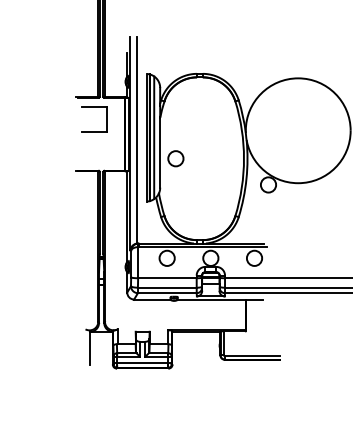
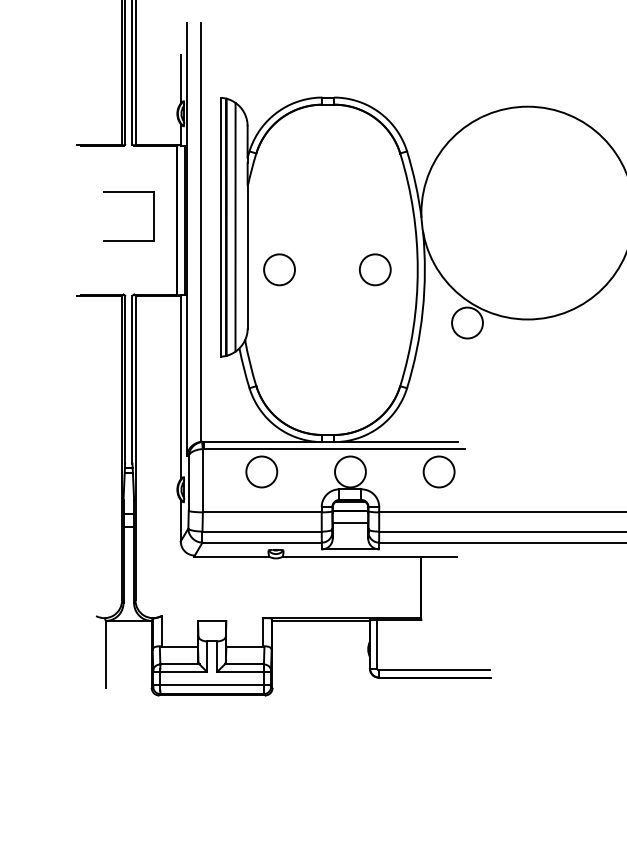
part: (94, 107) -> (128, 192), moved
circle: (222, 158) -> (374, 269), added

